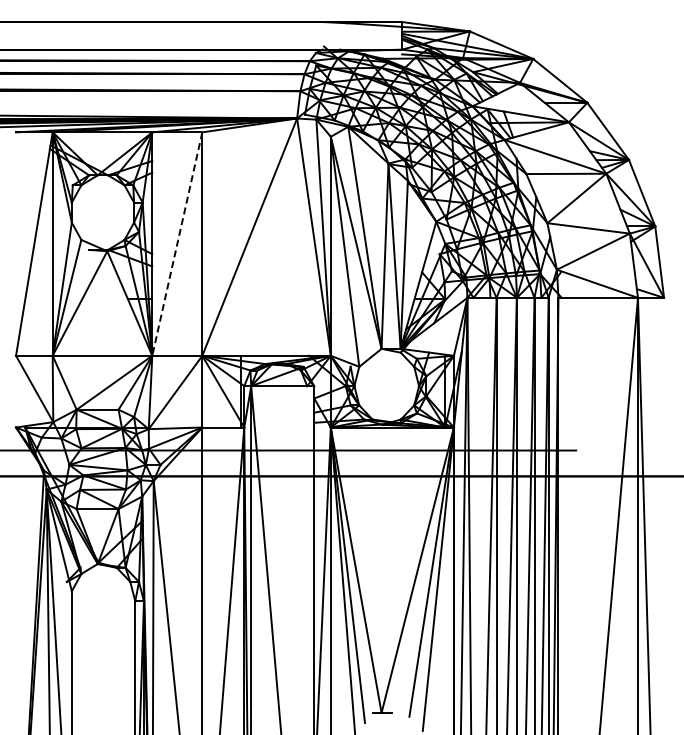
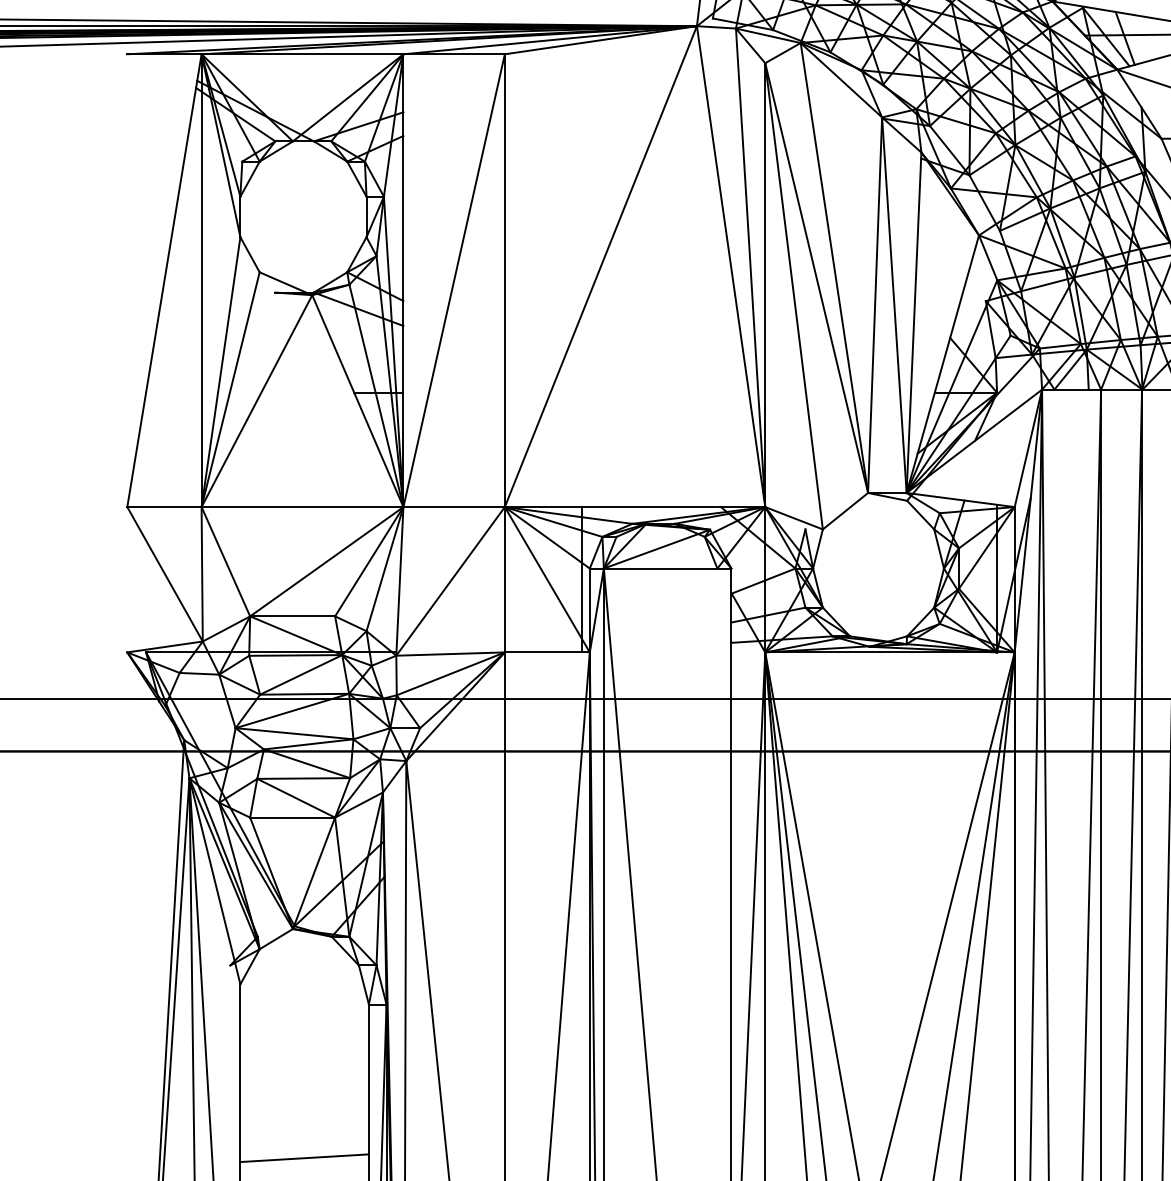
line: (177, 244) -> (454, 281), dashed -> solid
line: (103, 677) -> (304, 1158), added

